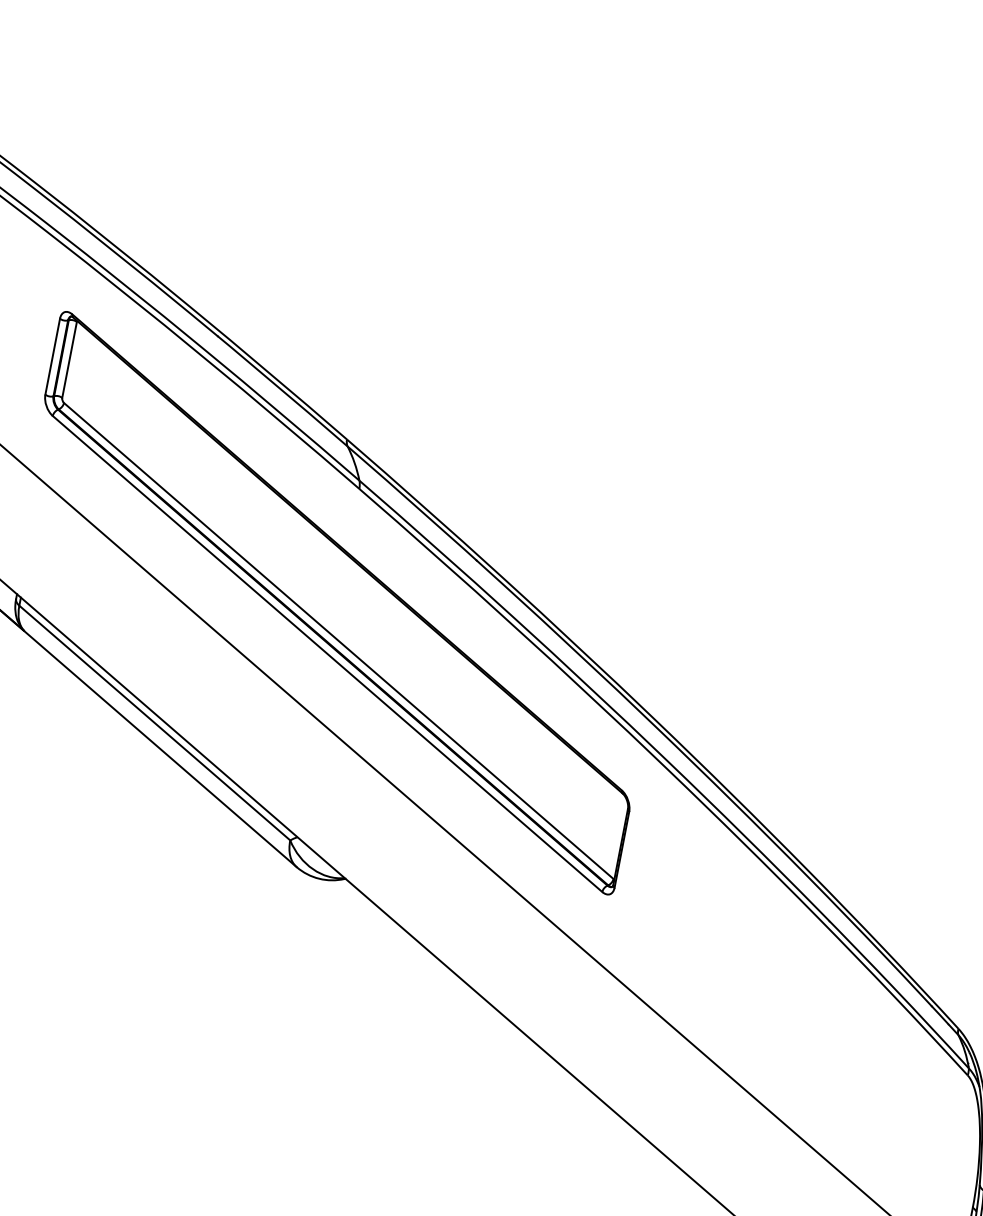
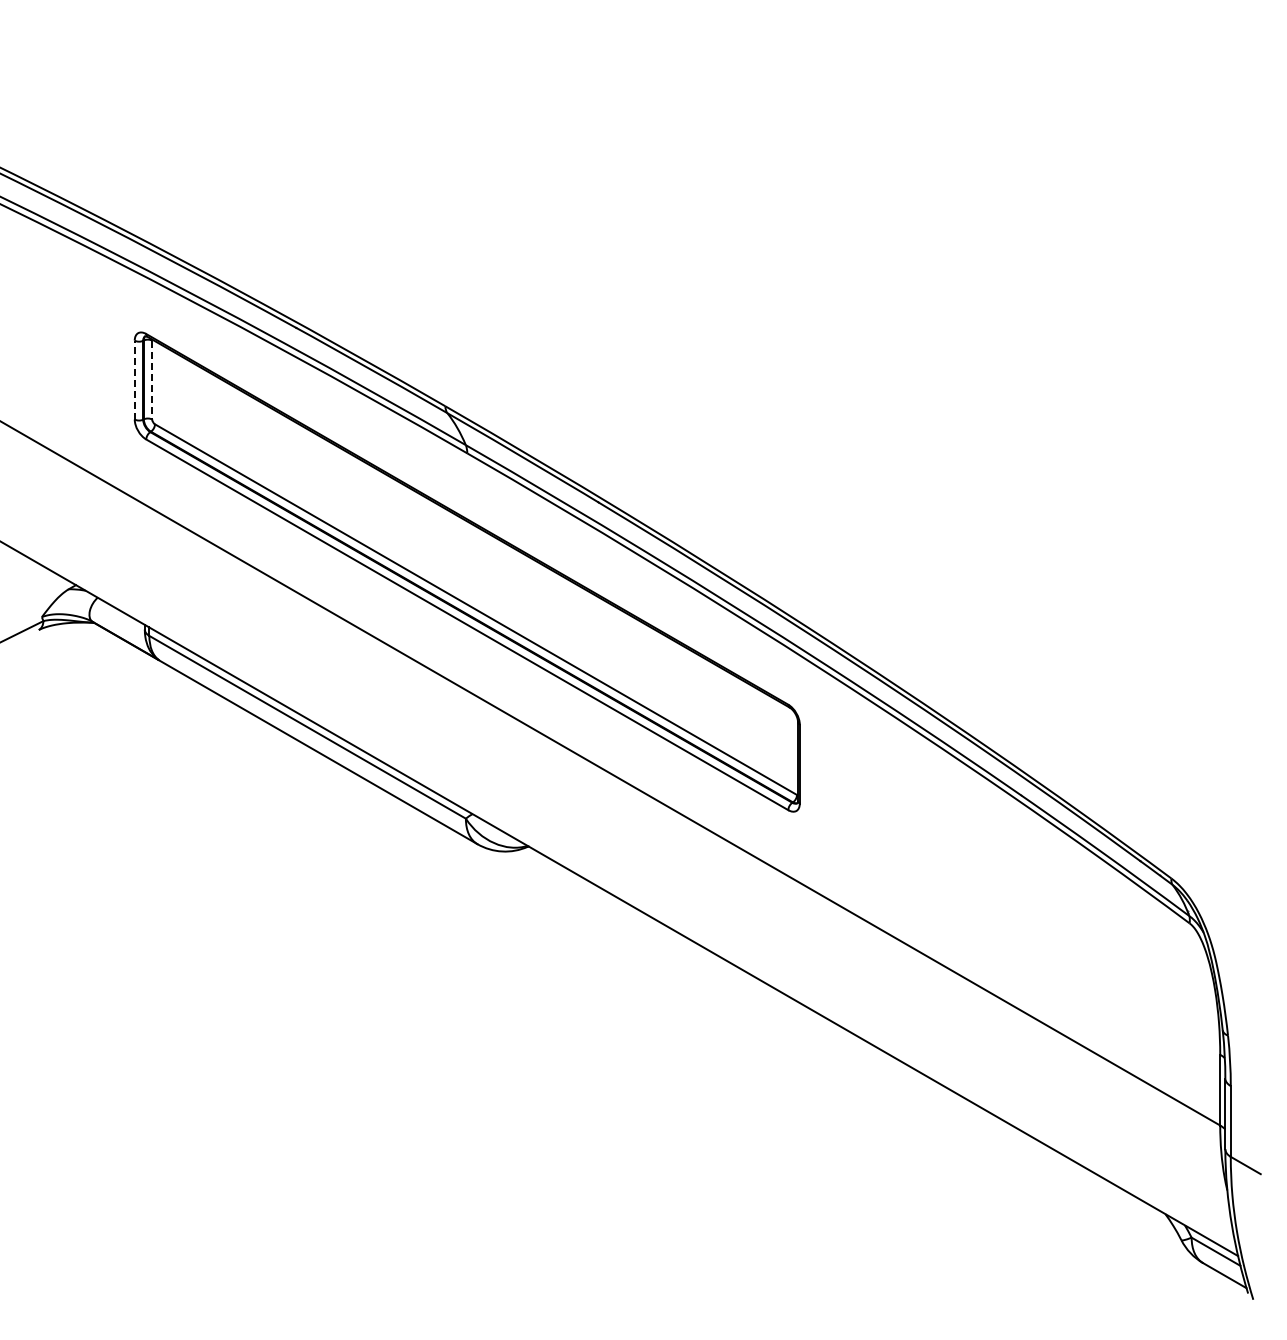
line: (52, 356) -> (134, 379), solid -> dashed
line: (69, 360) -> (152, 380), solid -> dashed

